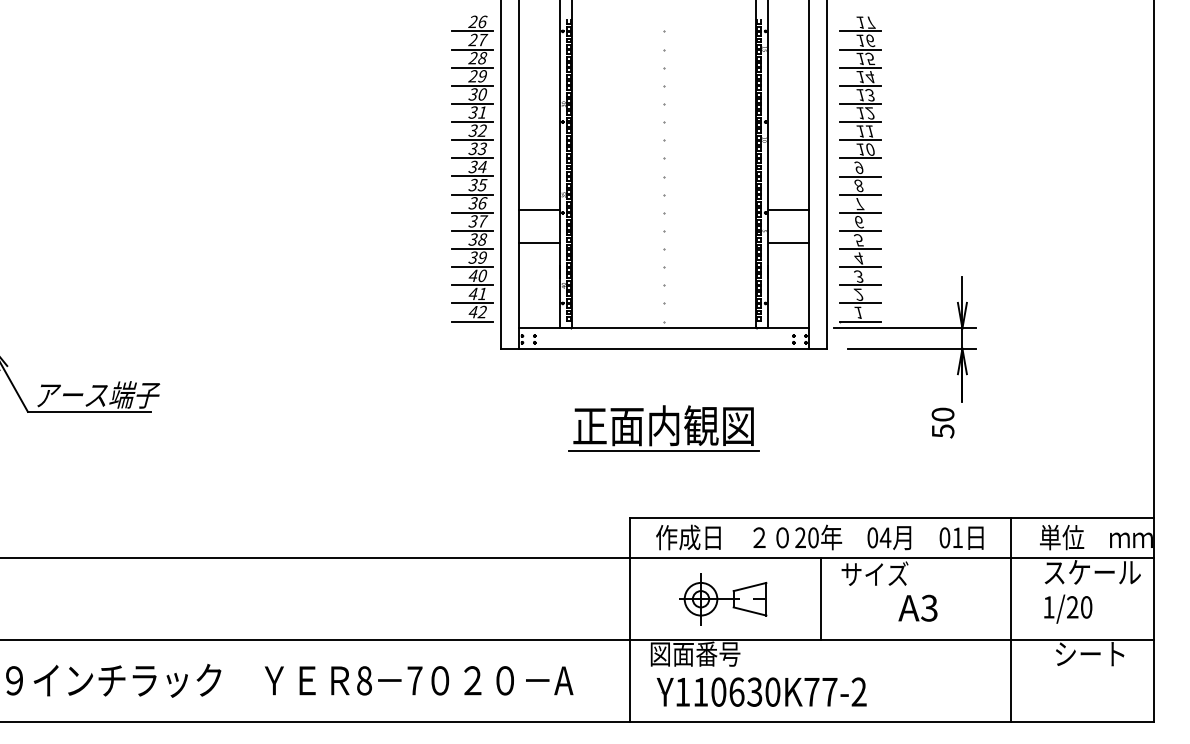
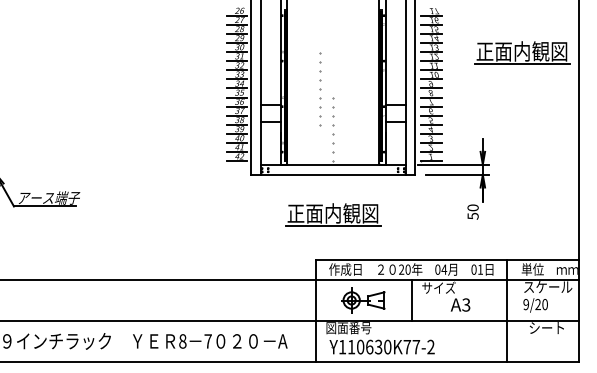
part: (664, 104) -> (320, 89), moved
part: (1041, 104) -> (522, 52), added
text: (1047, 607) -> (525, 304), 1/20 -> 9/20

